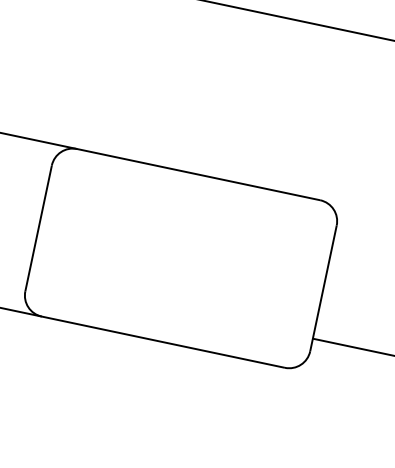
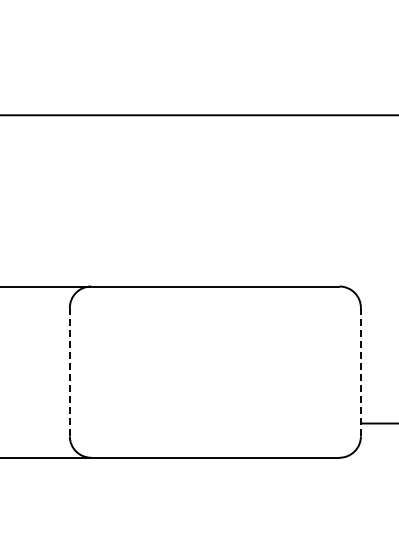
line: (38, 228) -> (69, 372), solid -> dashed
line: (323, 287) -> (360, 371), solid -> dashed

